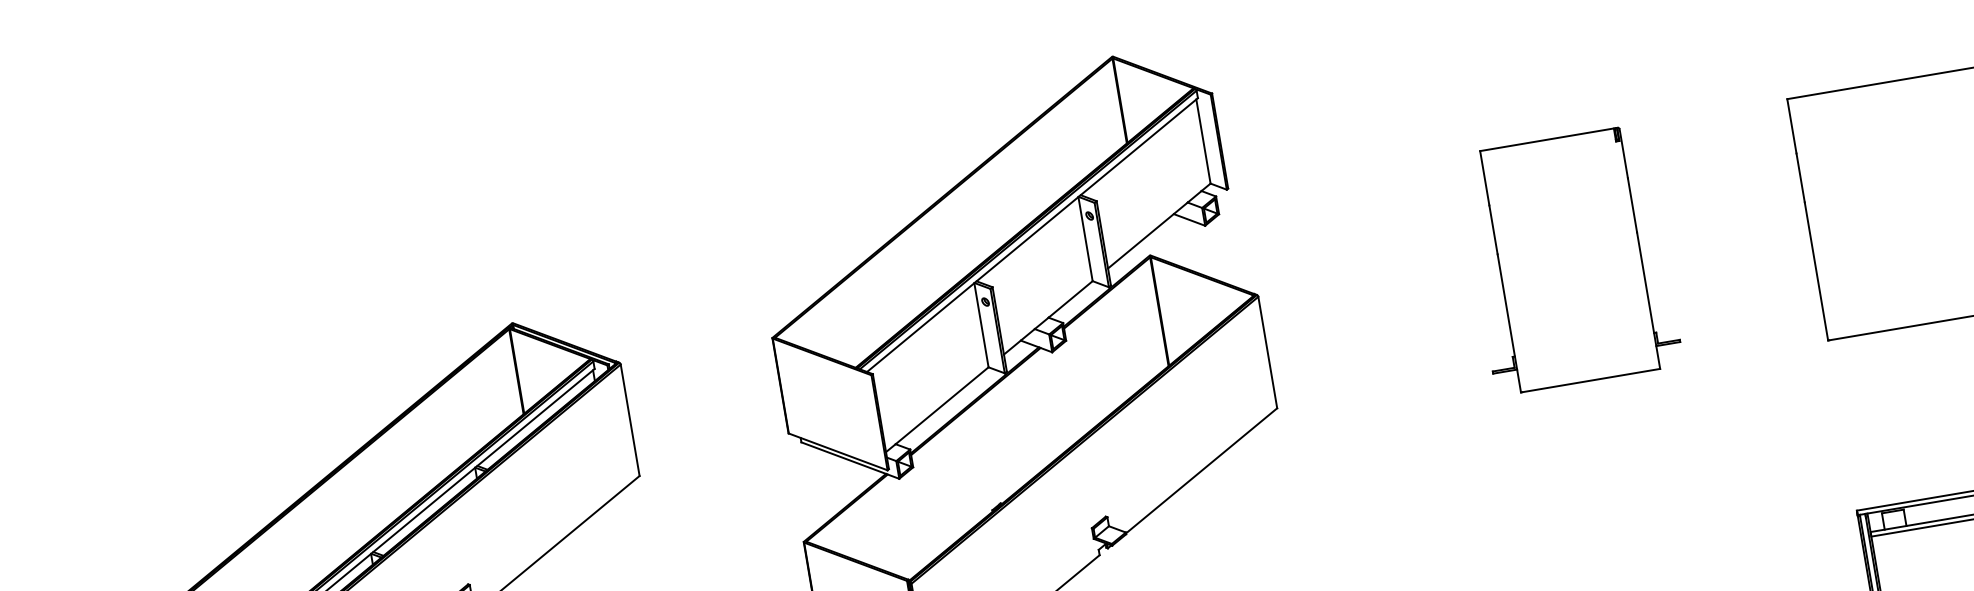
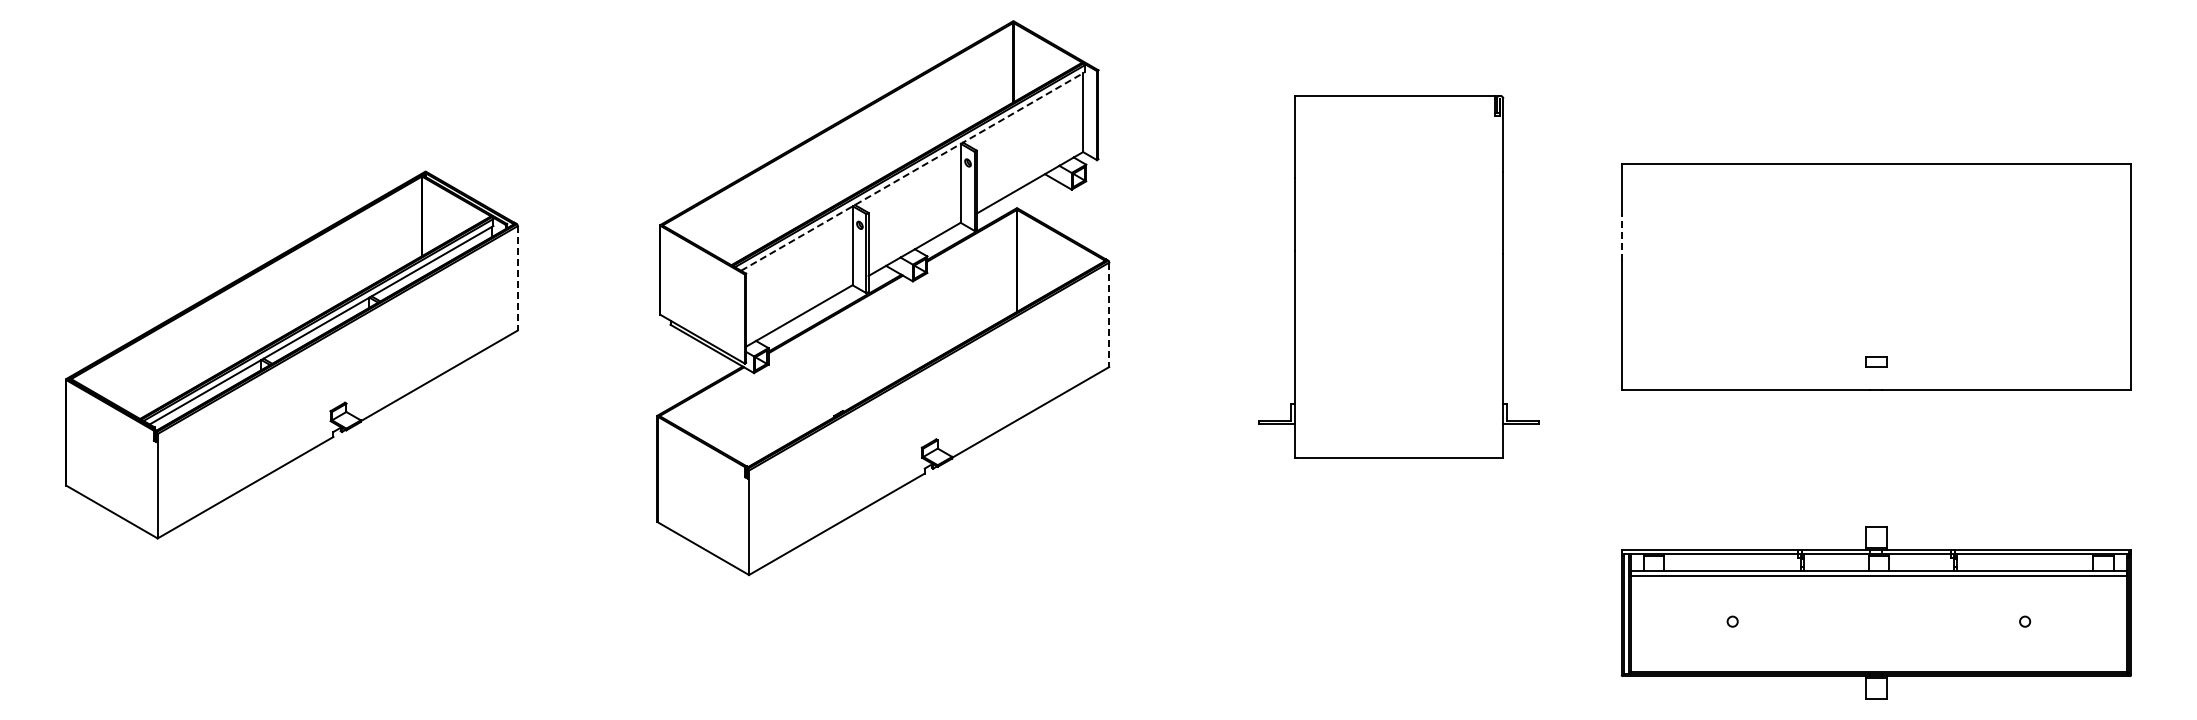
line: (1800, 177) -> (1621, 237), solid -> dashed
line: (1033, 234) -> (913, 171), solid -> dashed
part: (1569, 259) -> (1398, 276), size x1.6
line: (1268, 353) -> (1109, 315), solid -> dashed
line: (629, 420) -> (517, 278), solid -> dashed

